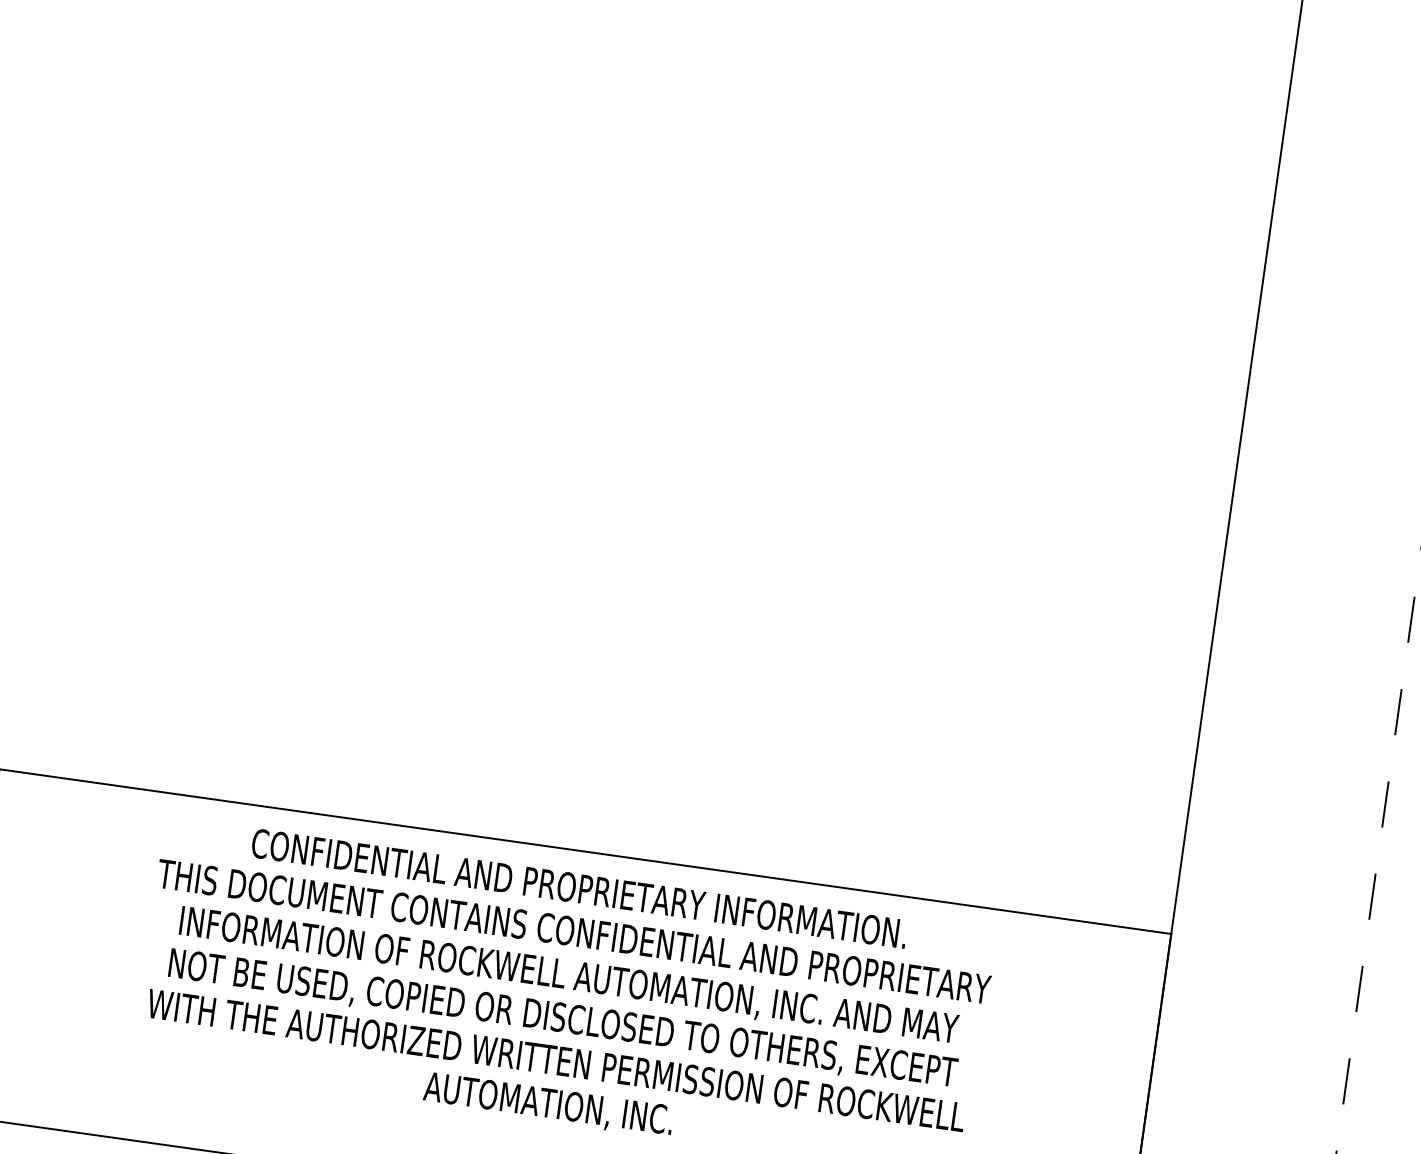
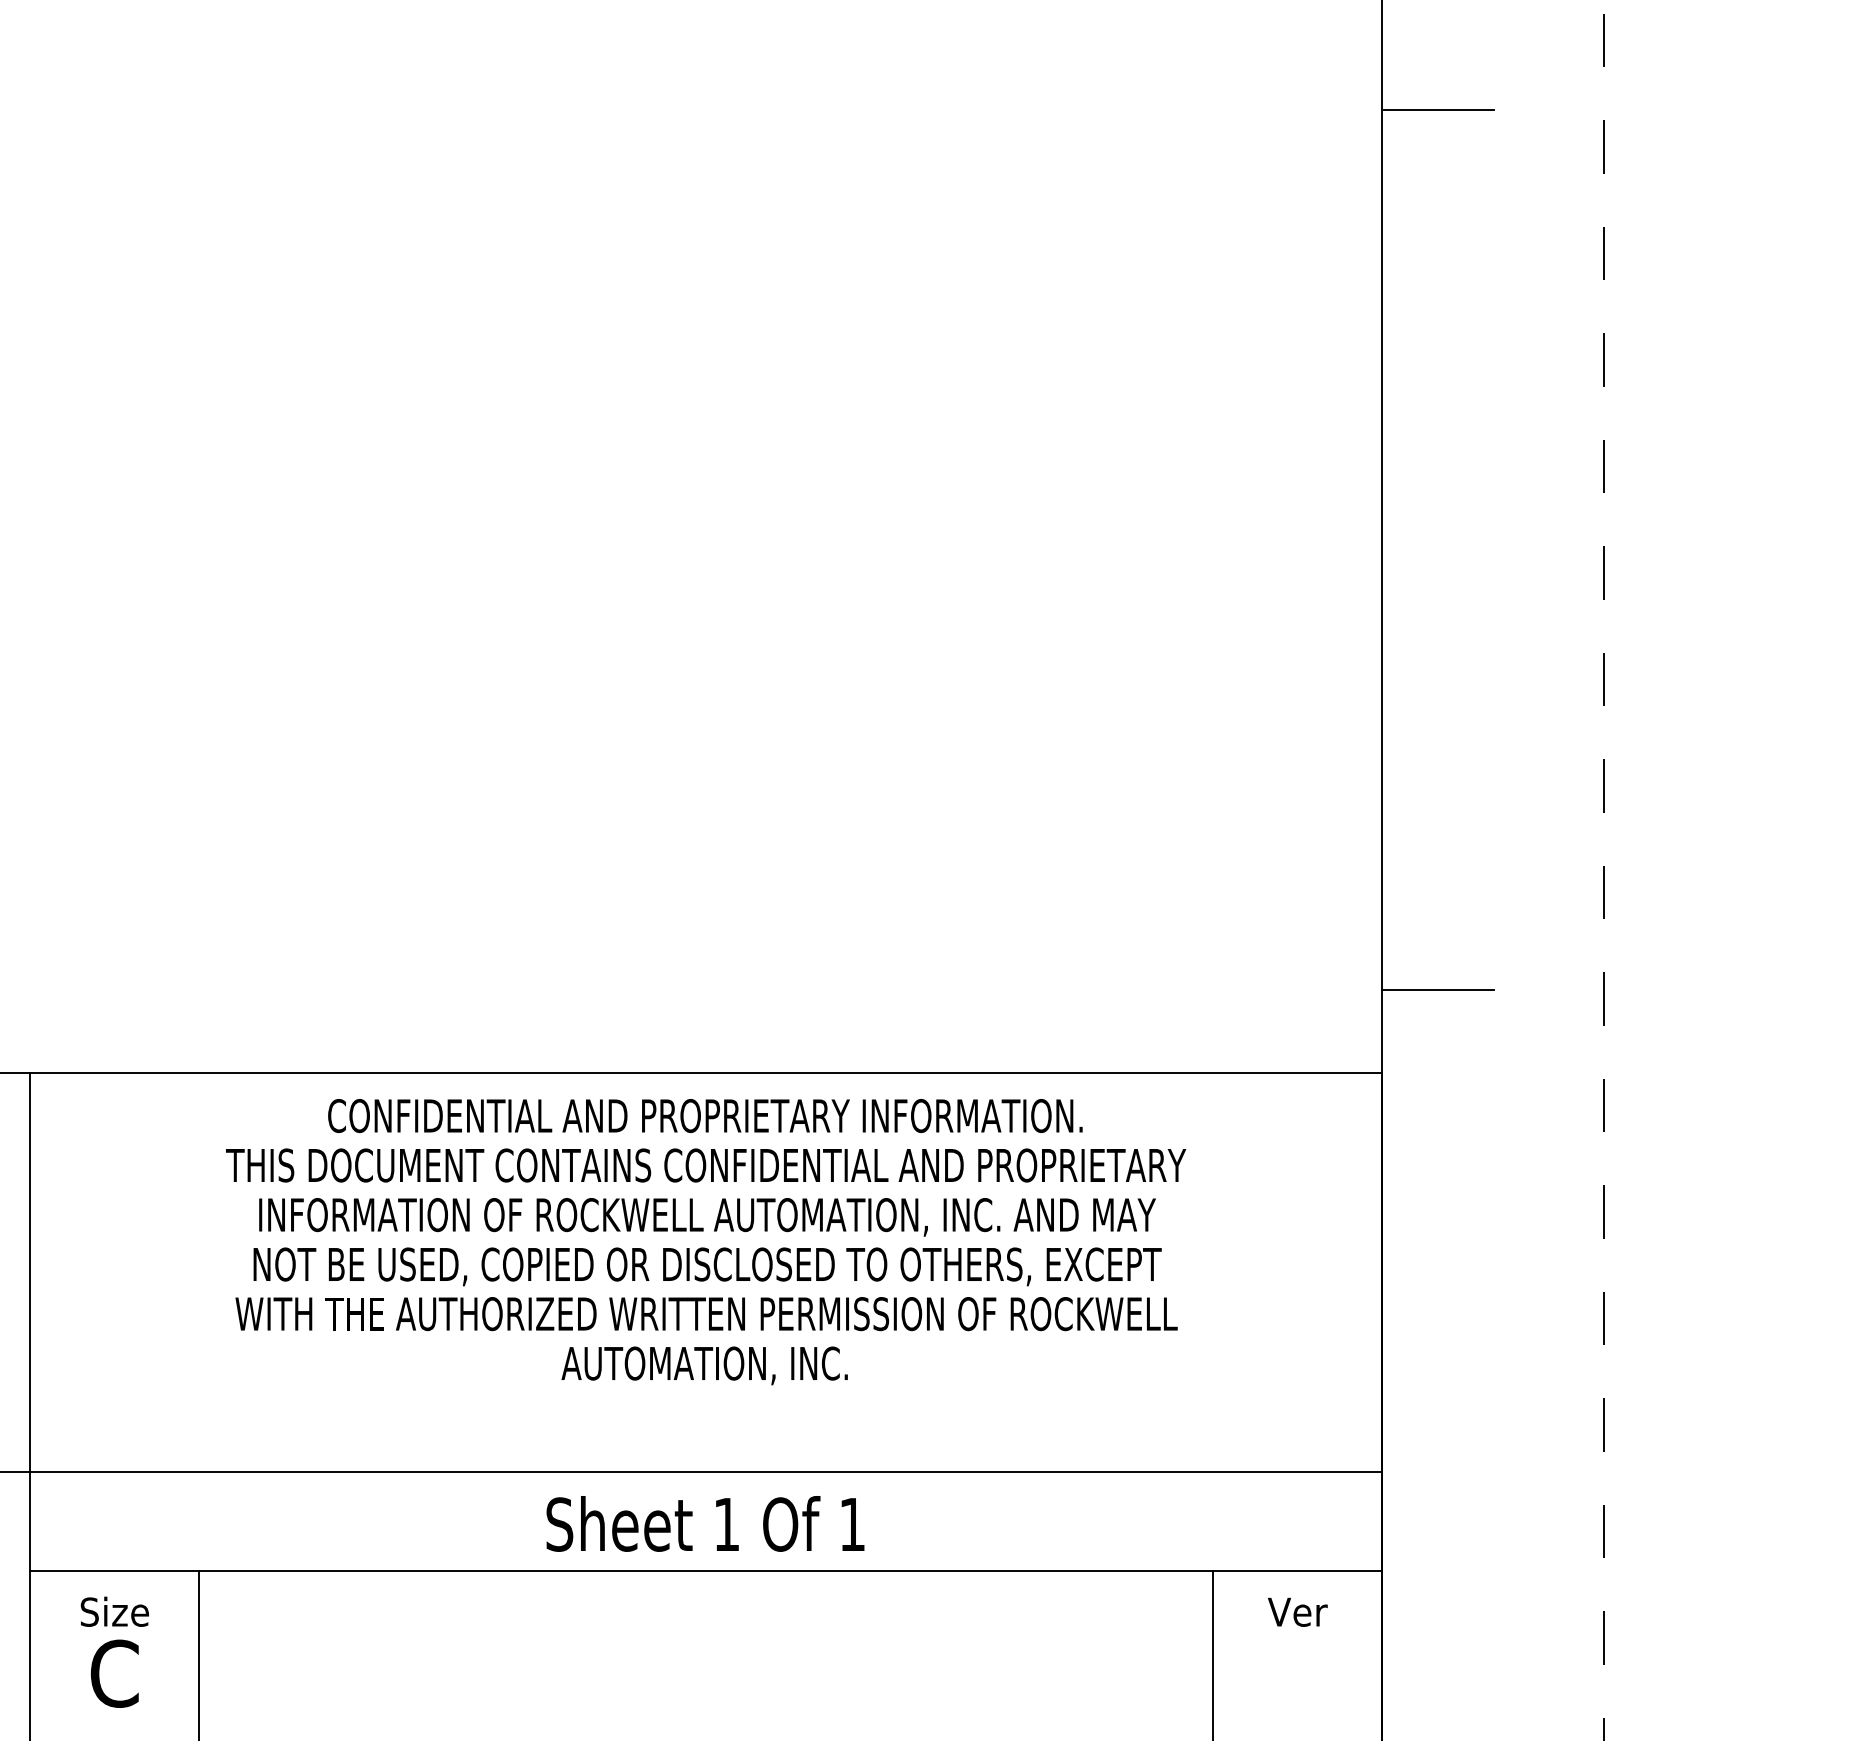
line: (1337, 106) -> (1438, 110), added
line: (1229, 869) -> (1437, 990), added

